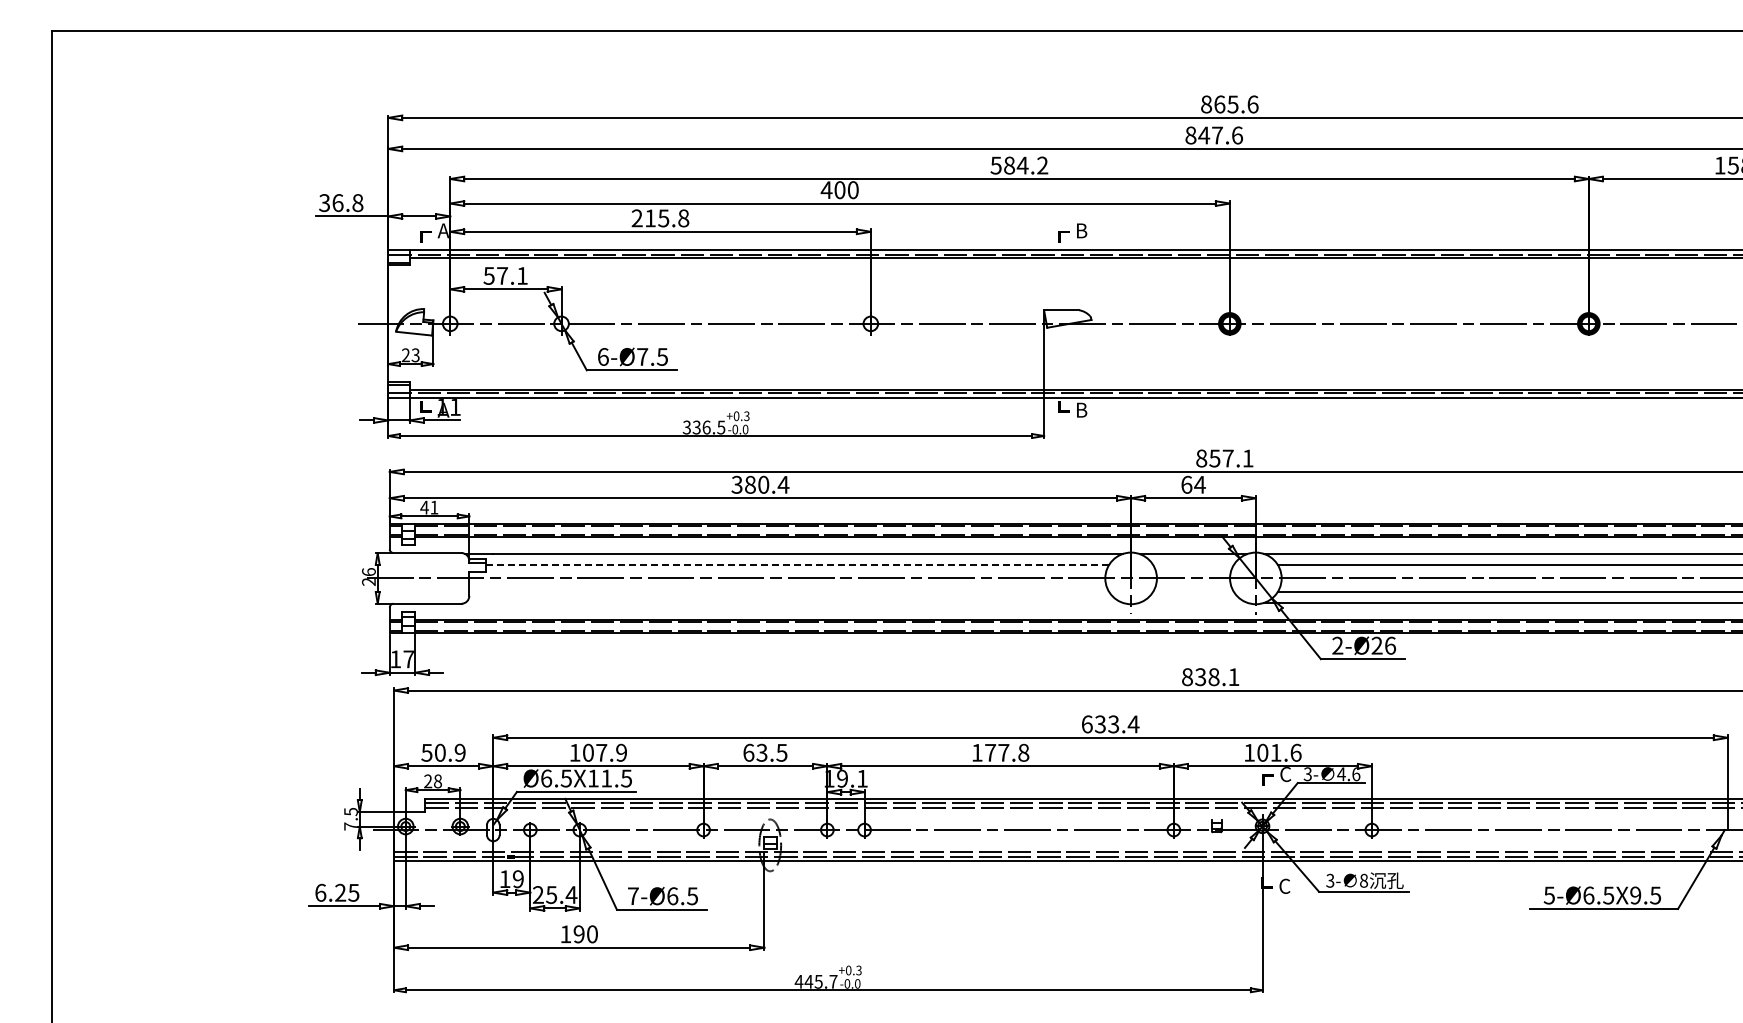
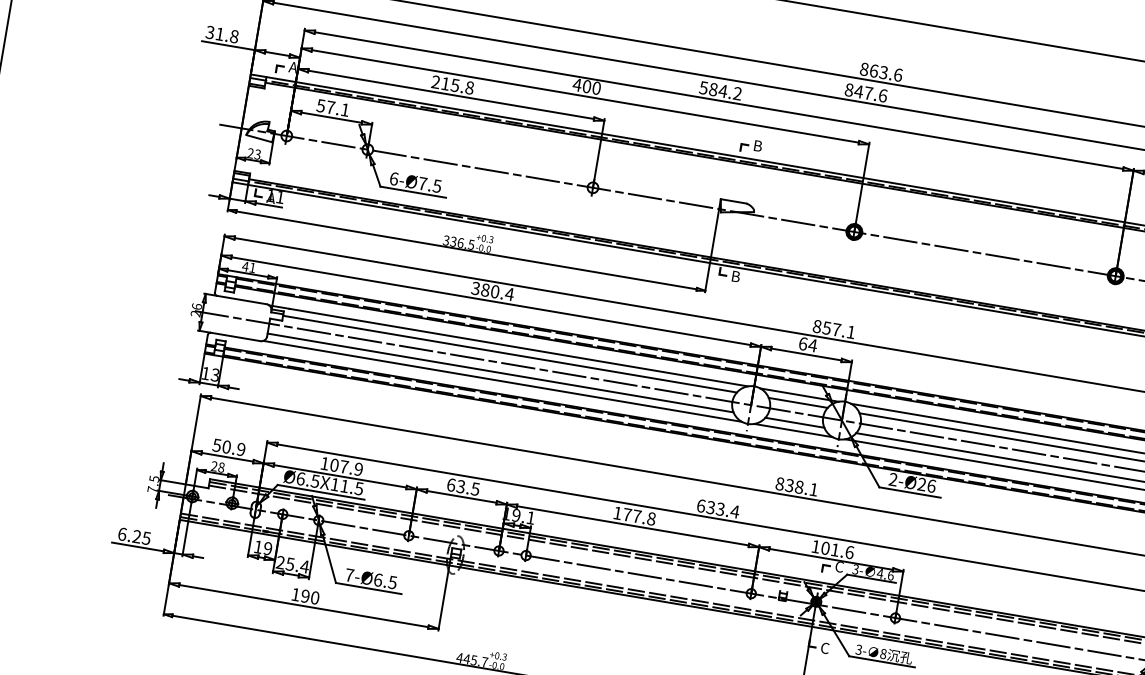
text: (1233, 103) -> (884, 71), 865.6 -> 863.6
text: (337, 203) -> (219, 34), 36.8 -> 31.8
line: (797, 564) -> (509, 353), dashed -> solid
line: (1193, 564) -> (798, 402), added
line: (789, 592) -> (500, 373), added
line: (1193, 592) -> (794, 423), added
line: (793, 602) -> (502, 381), added
line: (1193, 602) -> (793, 430), added
text: (408, 659) -> (215, 375), 17 -> 13

